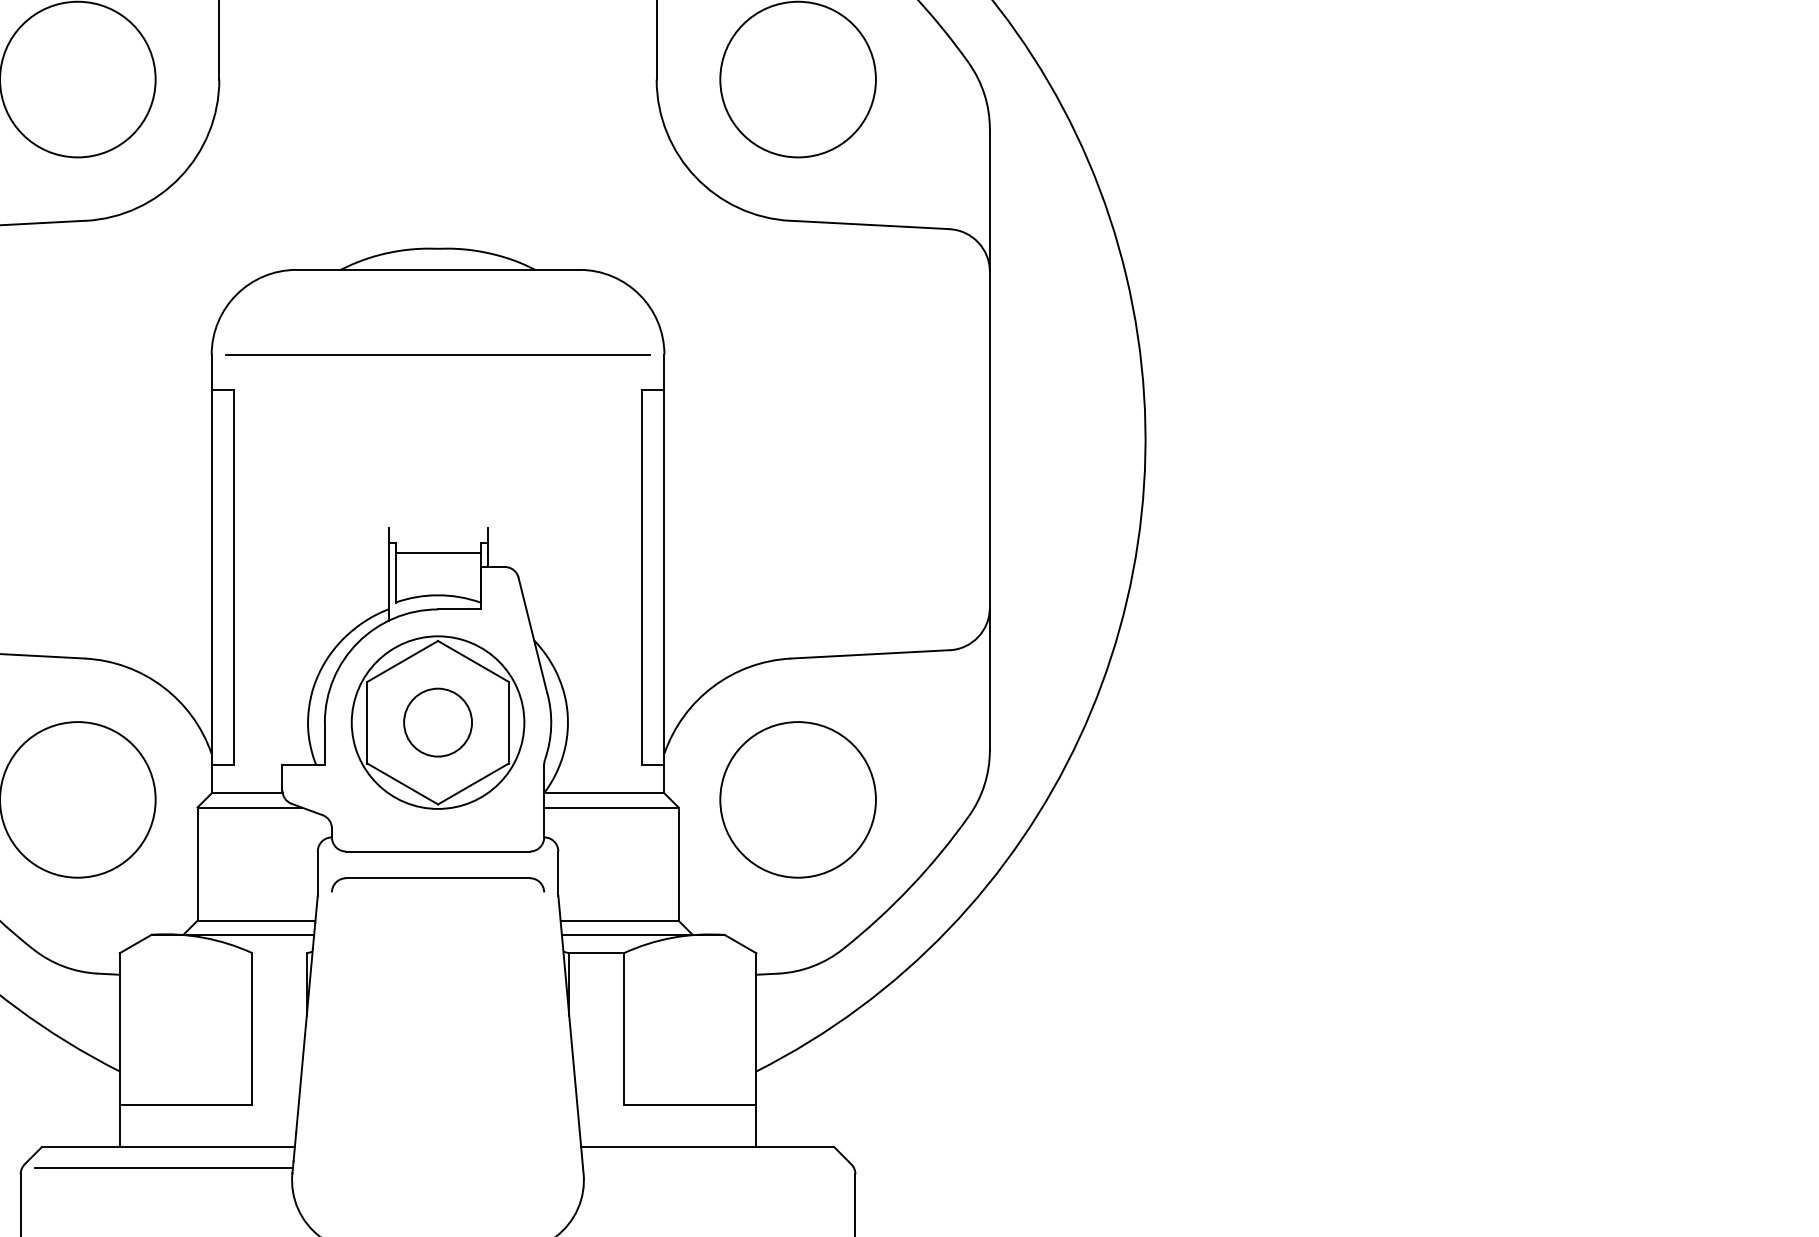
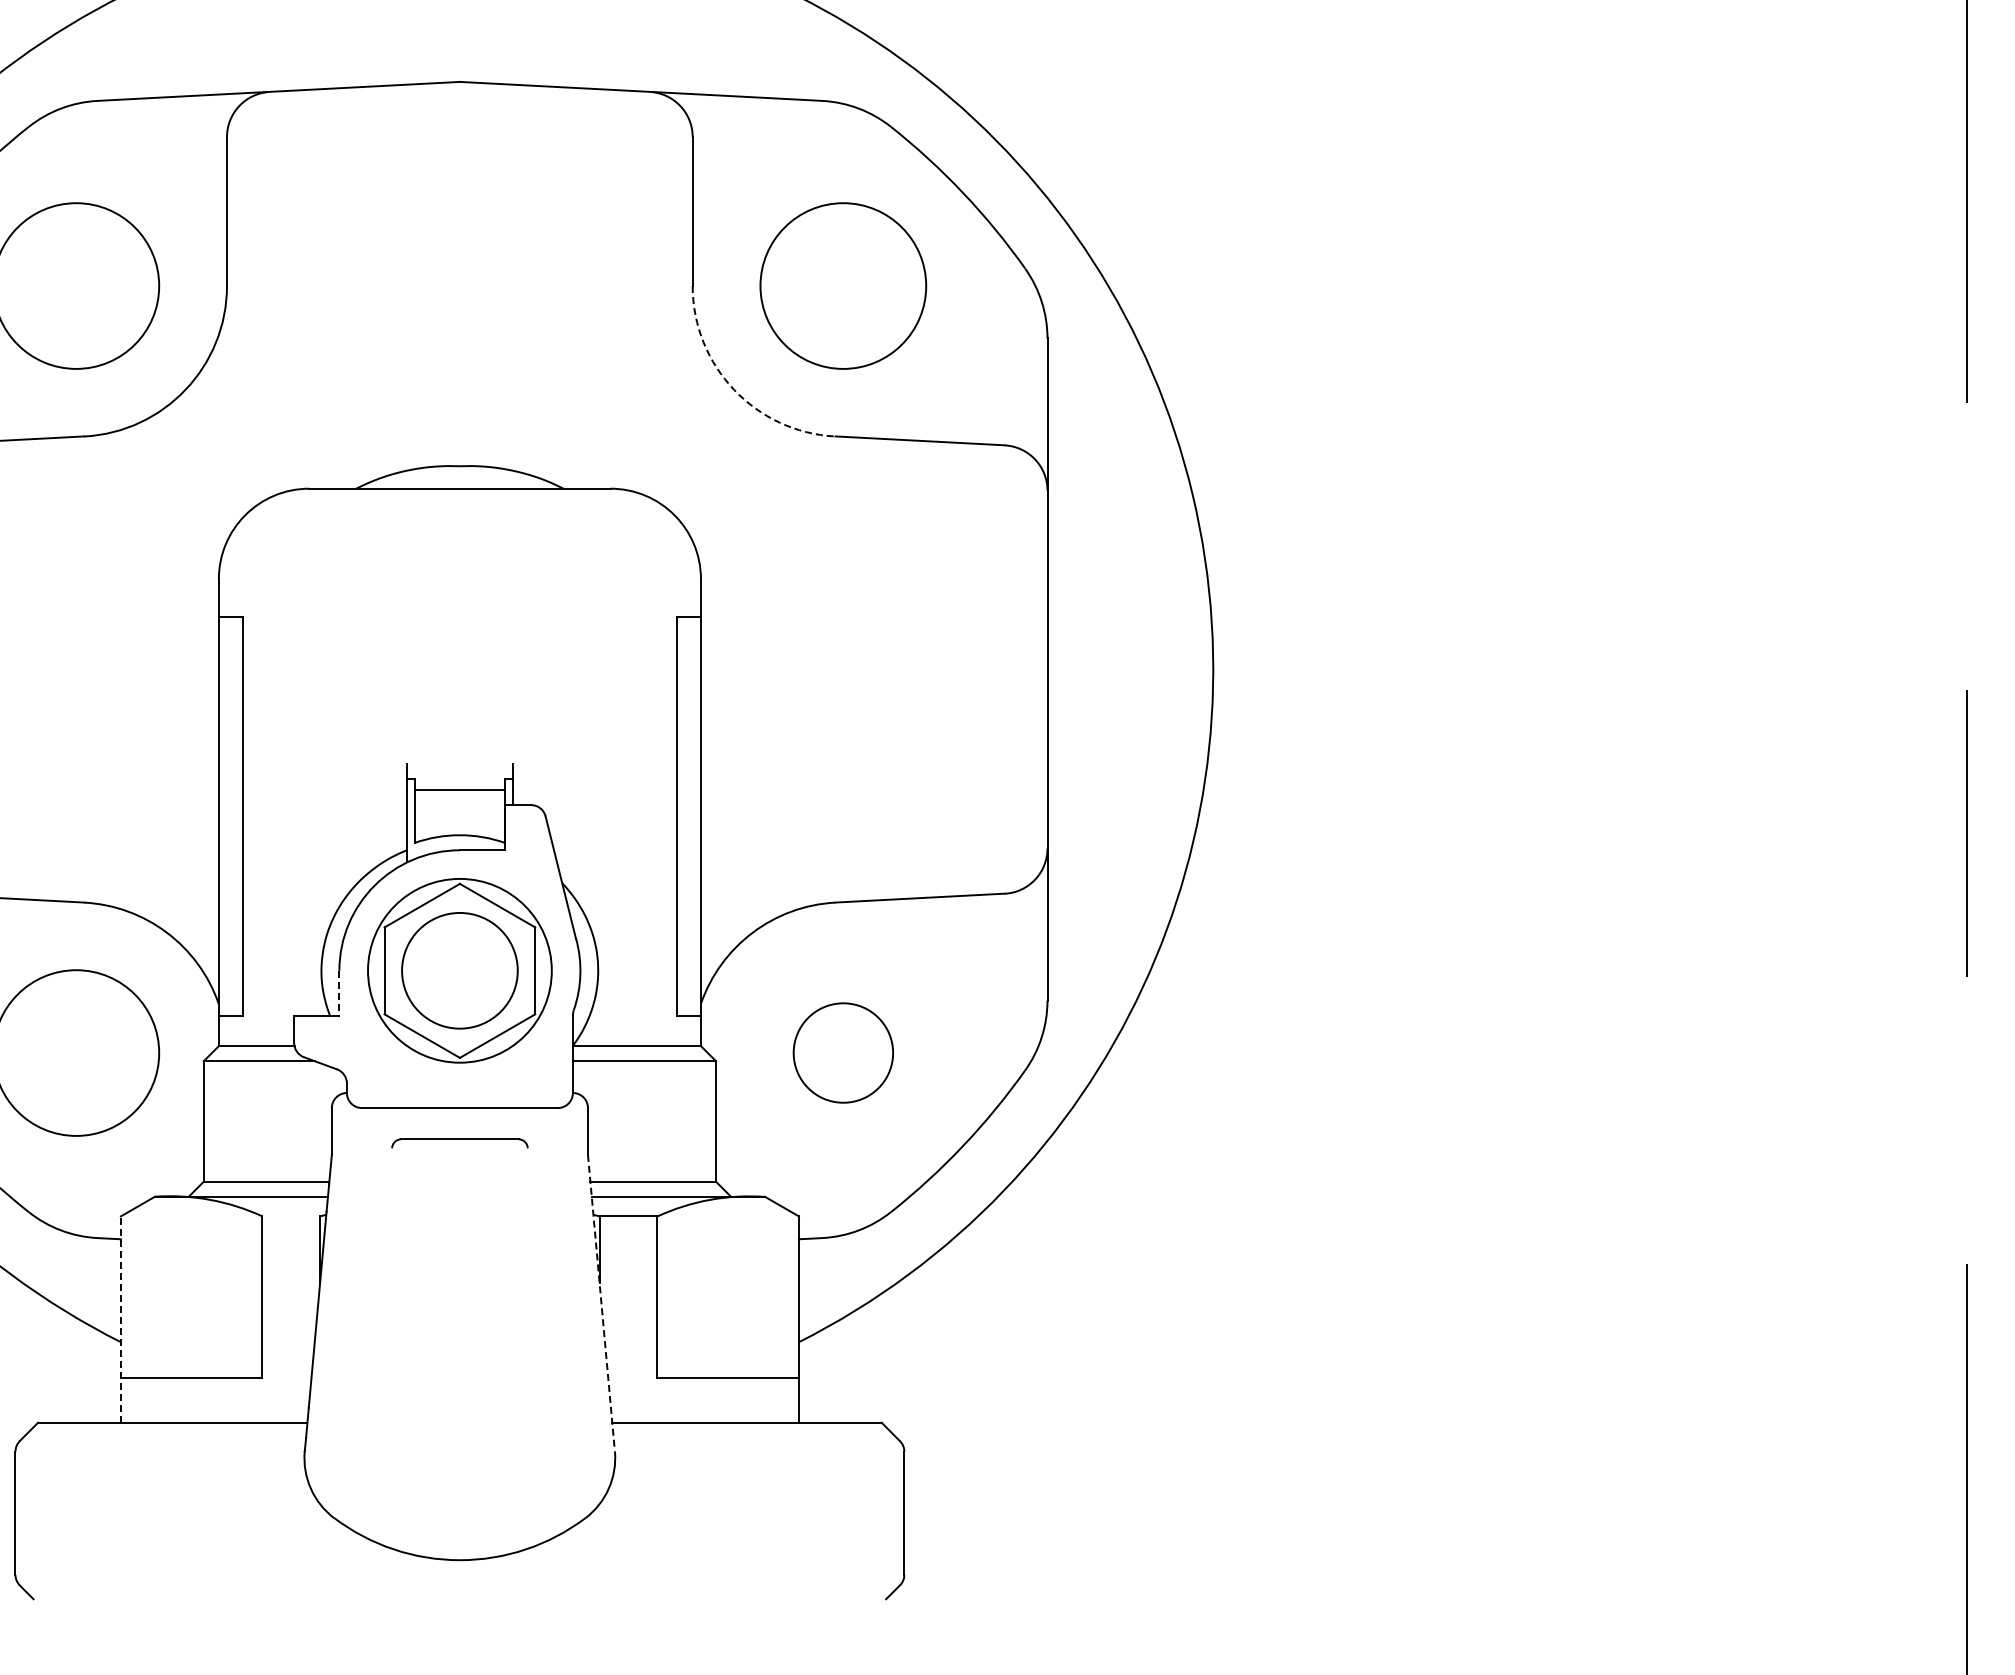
arc: (695, 176) -> (734, 389), solid -> dashed
line: (437, 355) -> (459, 579), removed
circle: (437, 722) -> (459, 970), size x1.6
line: (324, 743) -> (339, 993), solid -> dashed
circle: (798, 799) -> (843, 1052), size x0.6
part: (437, 884) -> (459, 1143), size x0.6
line: (571, 1035) -> (601, 1303), solid -> dashed
line: (119, 1050) -> (120, 1319), solid -> dashed
line: (163, 1168) -> (167, 1445), removed

